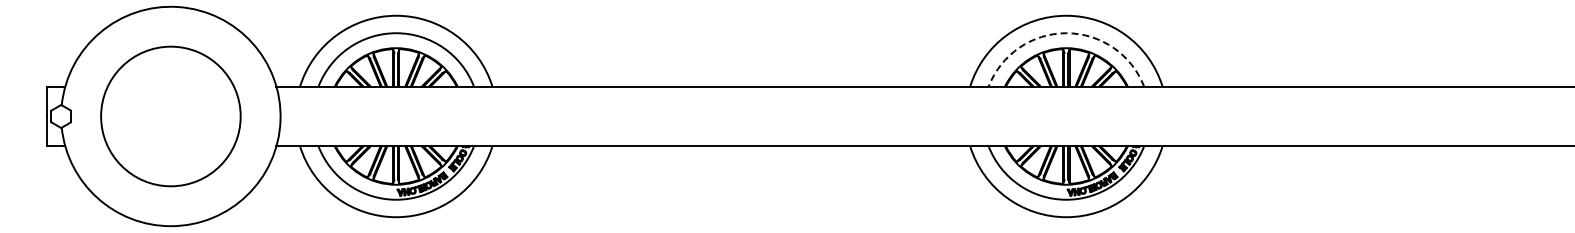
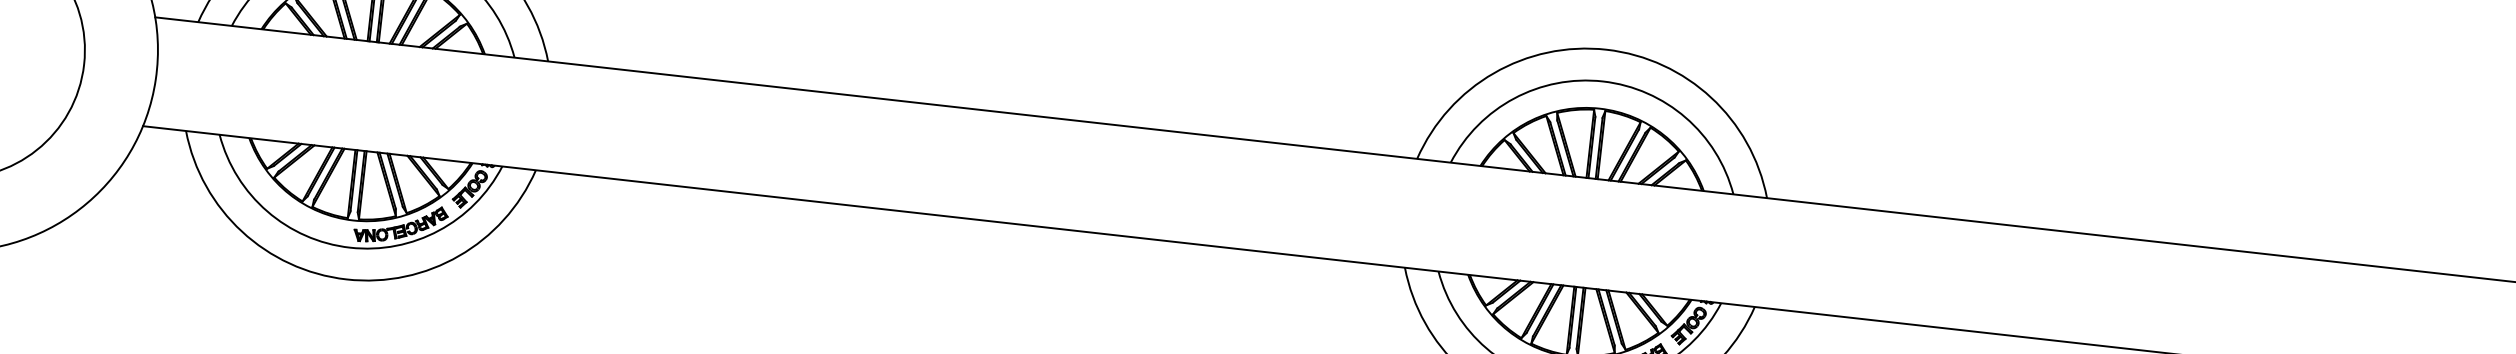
arc: (1066, 33) -> (1603, 81), dashed -> solid

